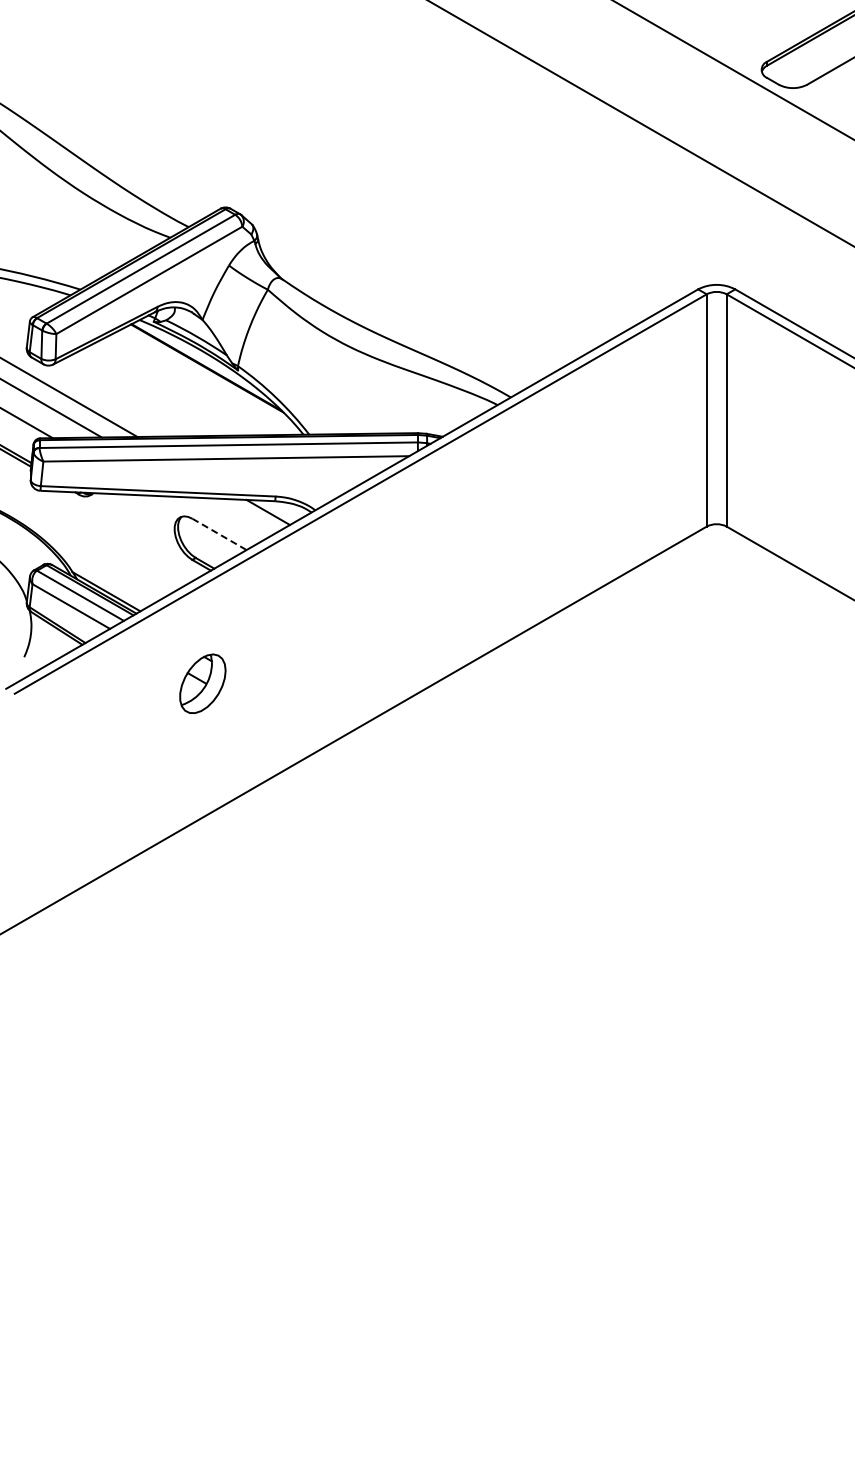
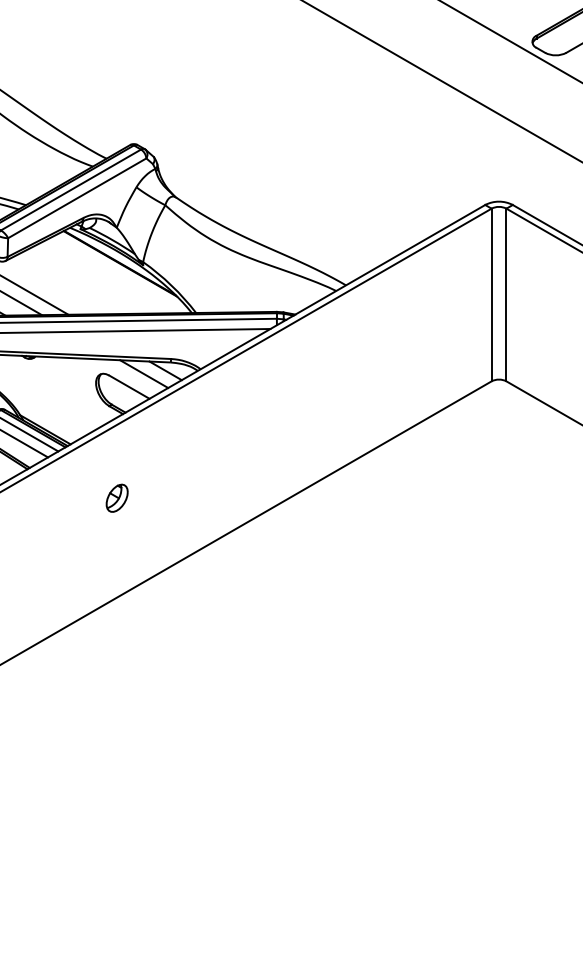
line: (239, 516) -> (144, 373), added
line: (219, 534) -> (129, 387), dashed -> solid
part: (203, 683) -> (117, 497), size x0.62

